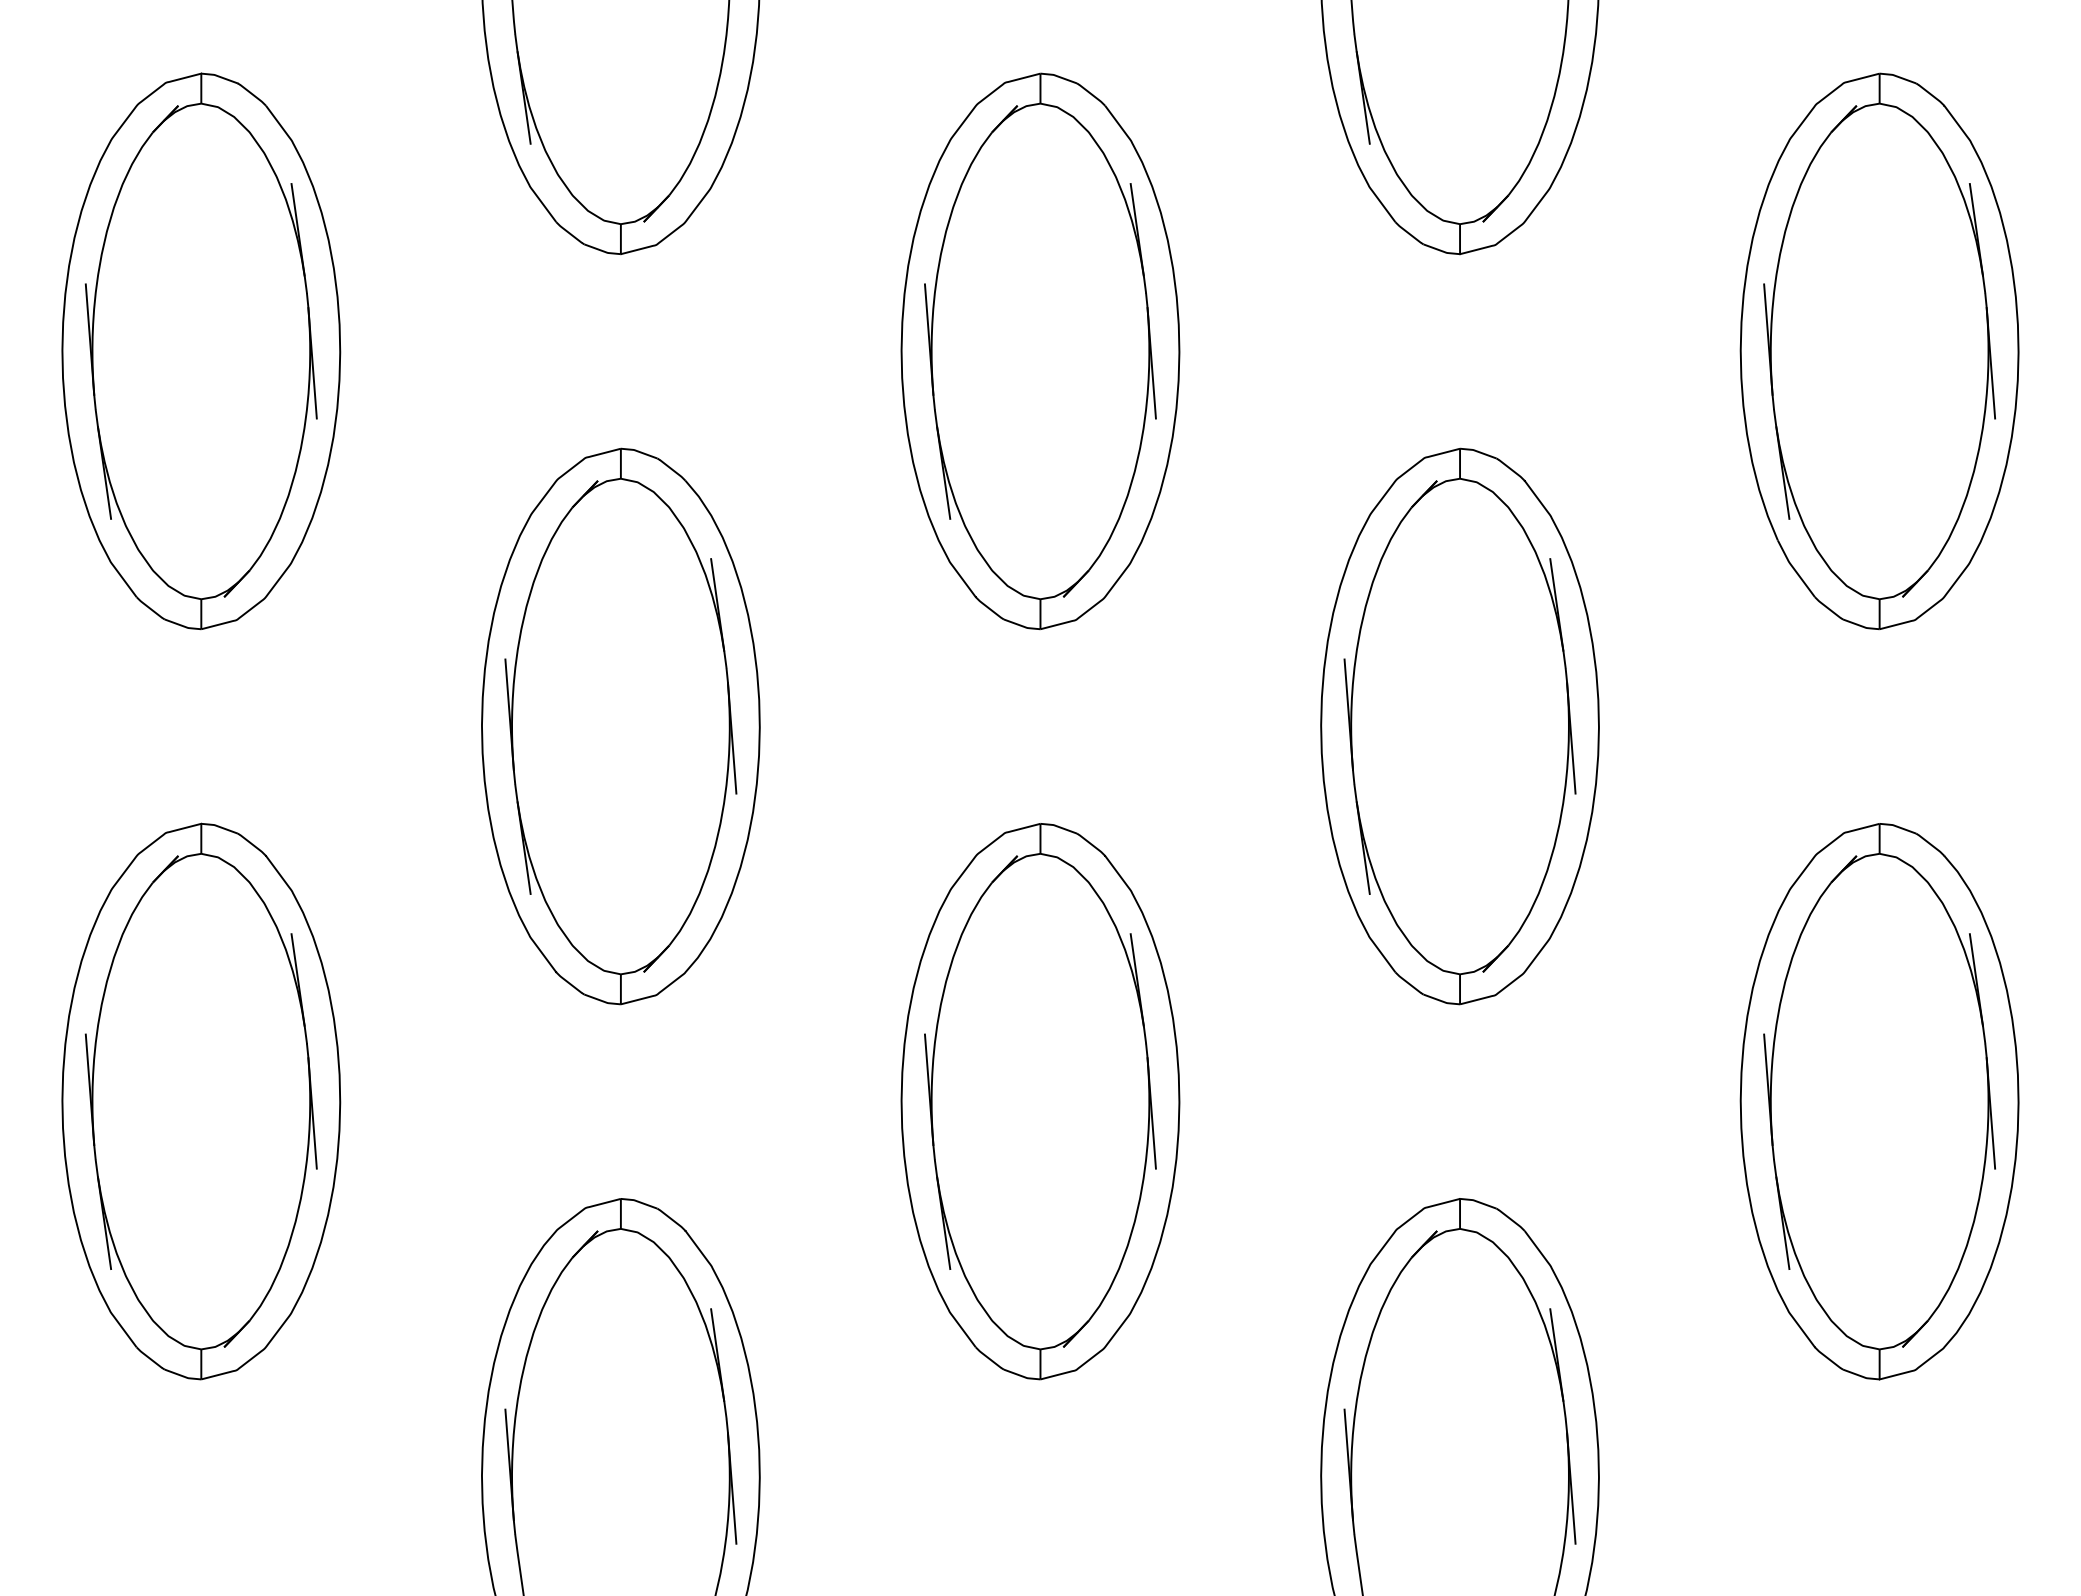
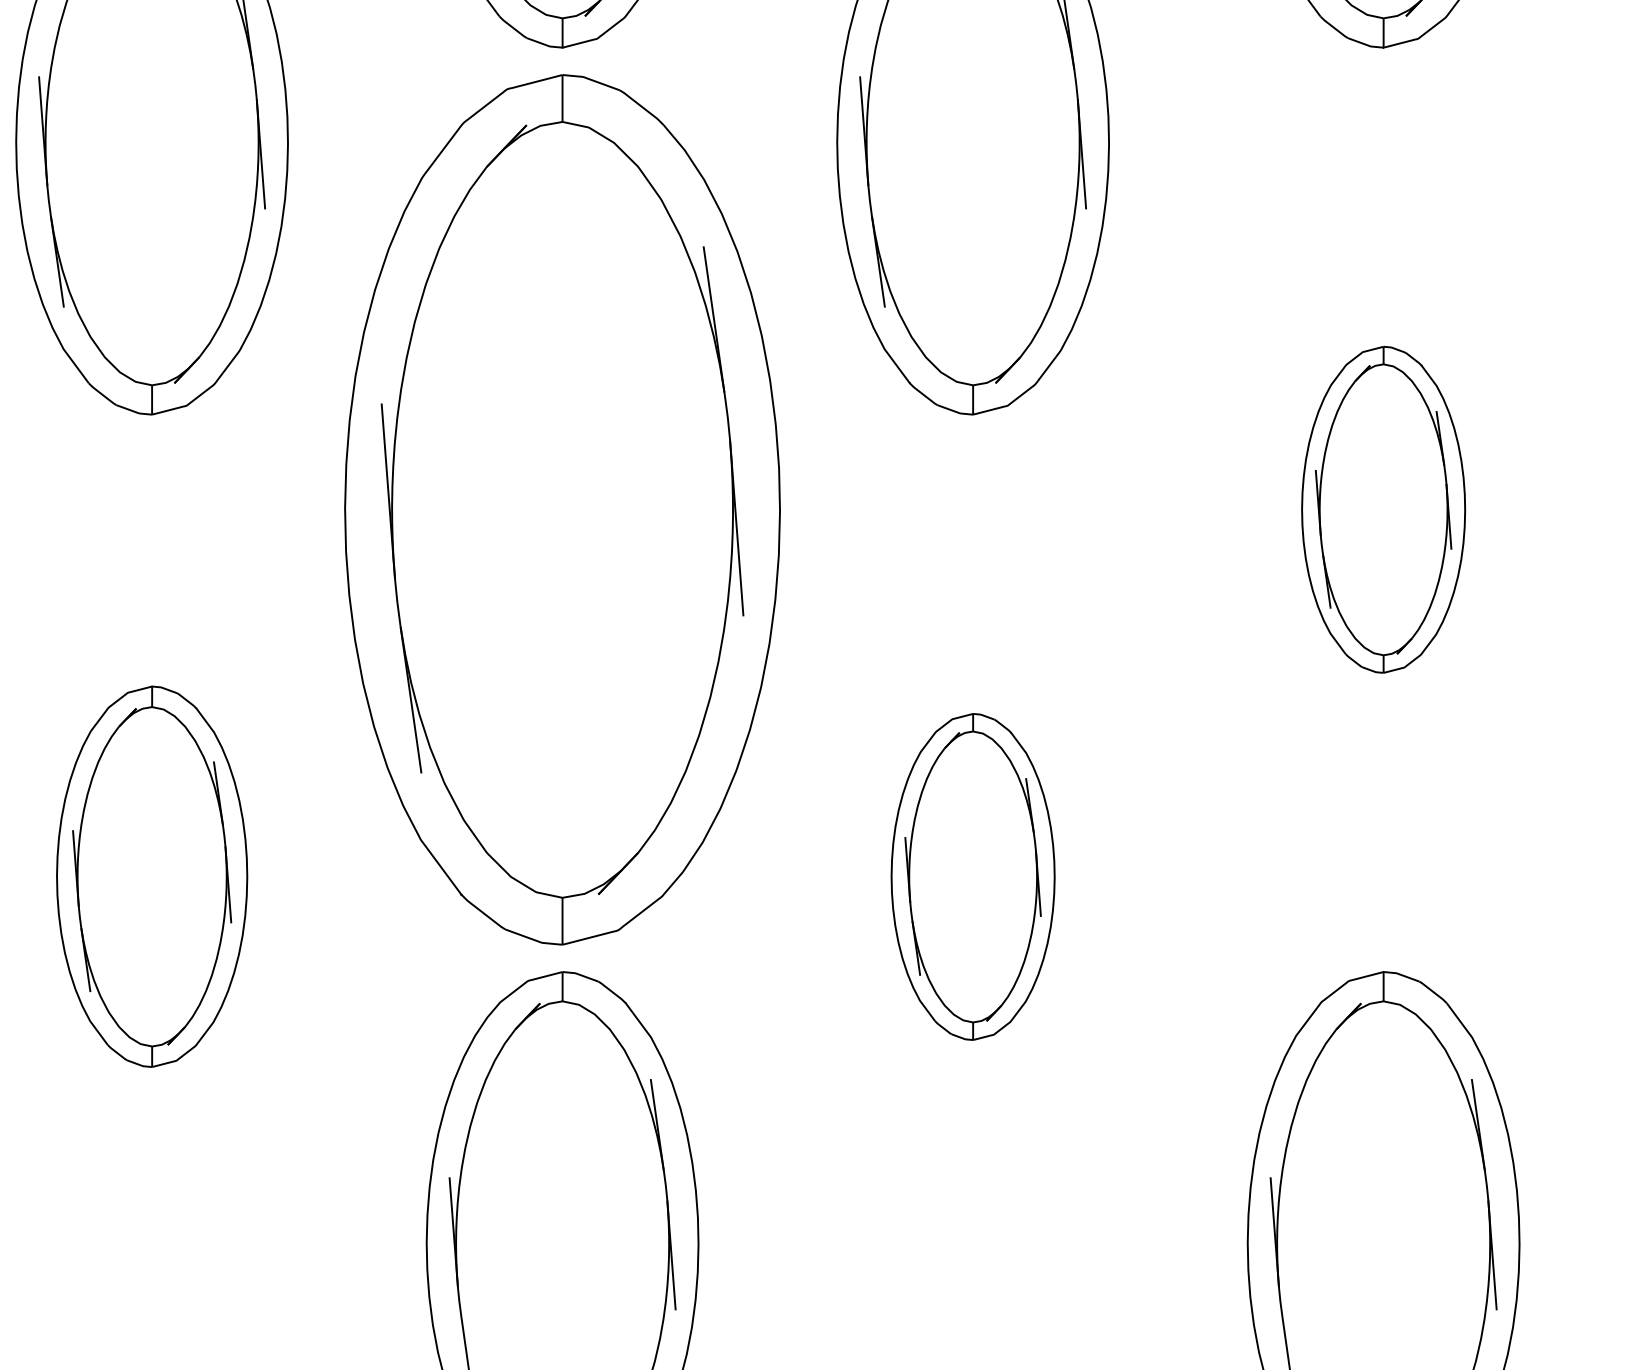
part: (620, 726) -> (562, 509), size x1.6
part: (1459, 726) -> (1383, 509), size x0.6
part: (201, 1101) -> (152, 876), size x0.7
part: (1040, 1101) -> (973, 876), size x0.6

